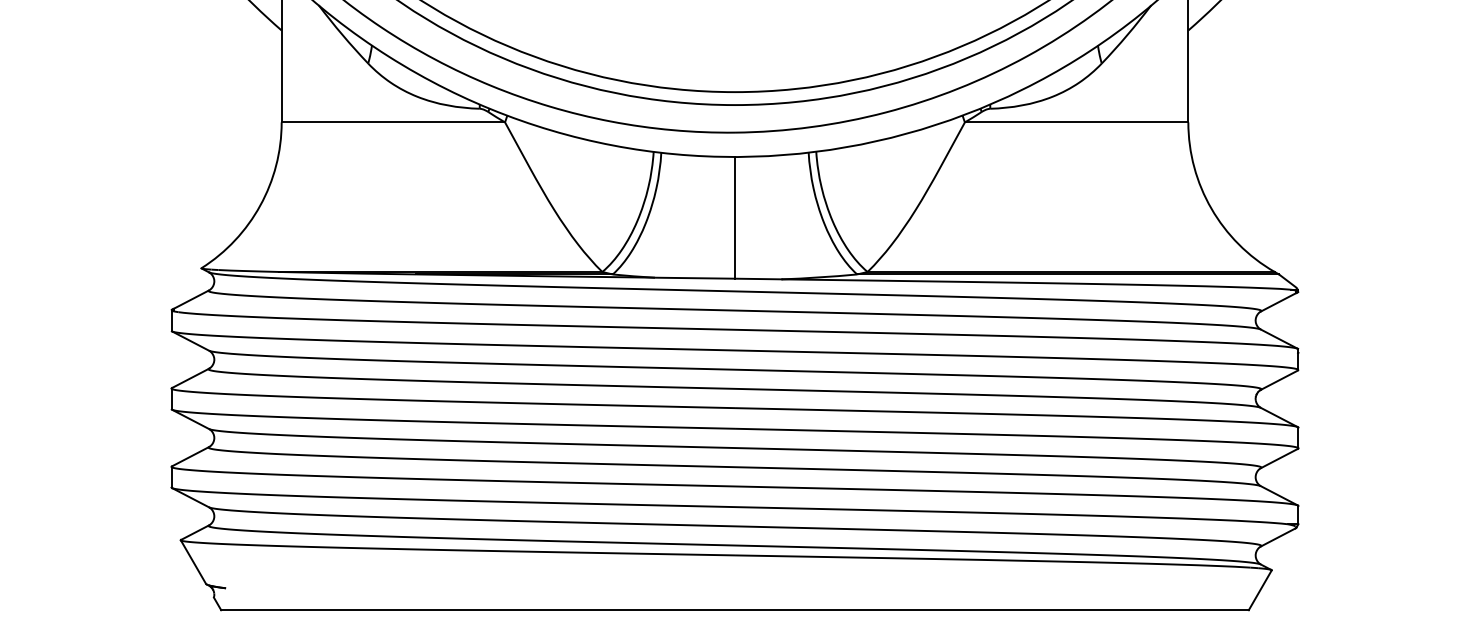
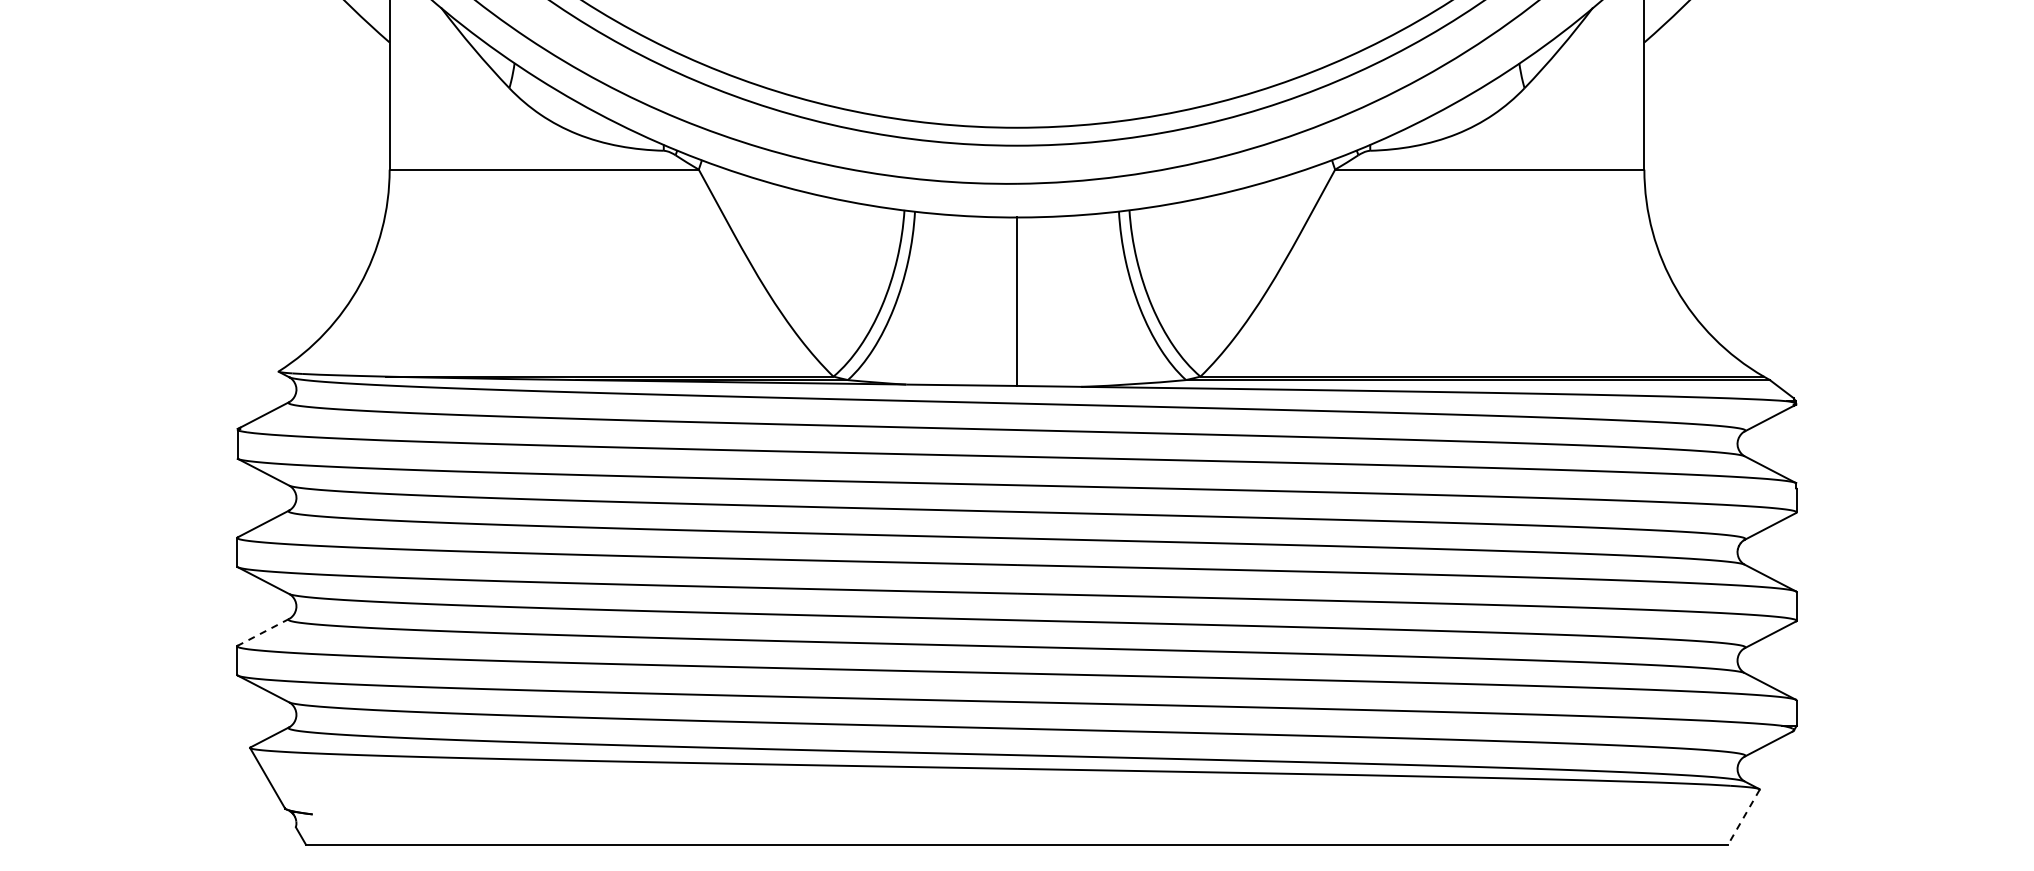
line: (190, 456) -> (263, 632), solid -> dashed
line: (1259, 590) -> (1743, 817), solid -> dashed

